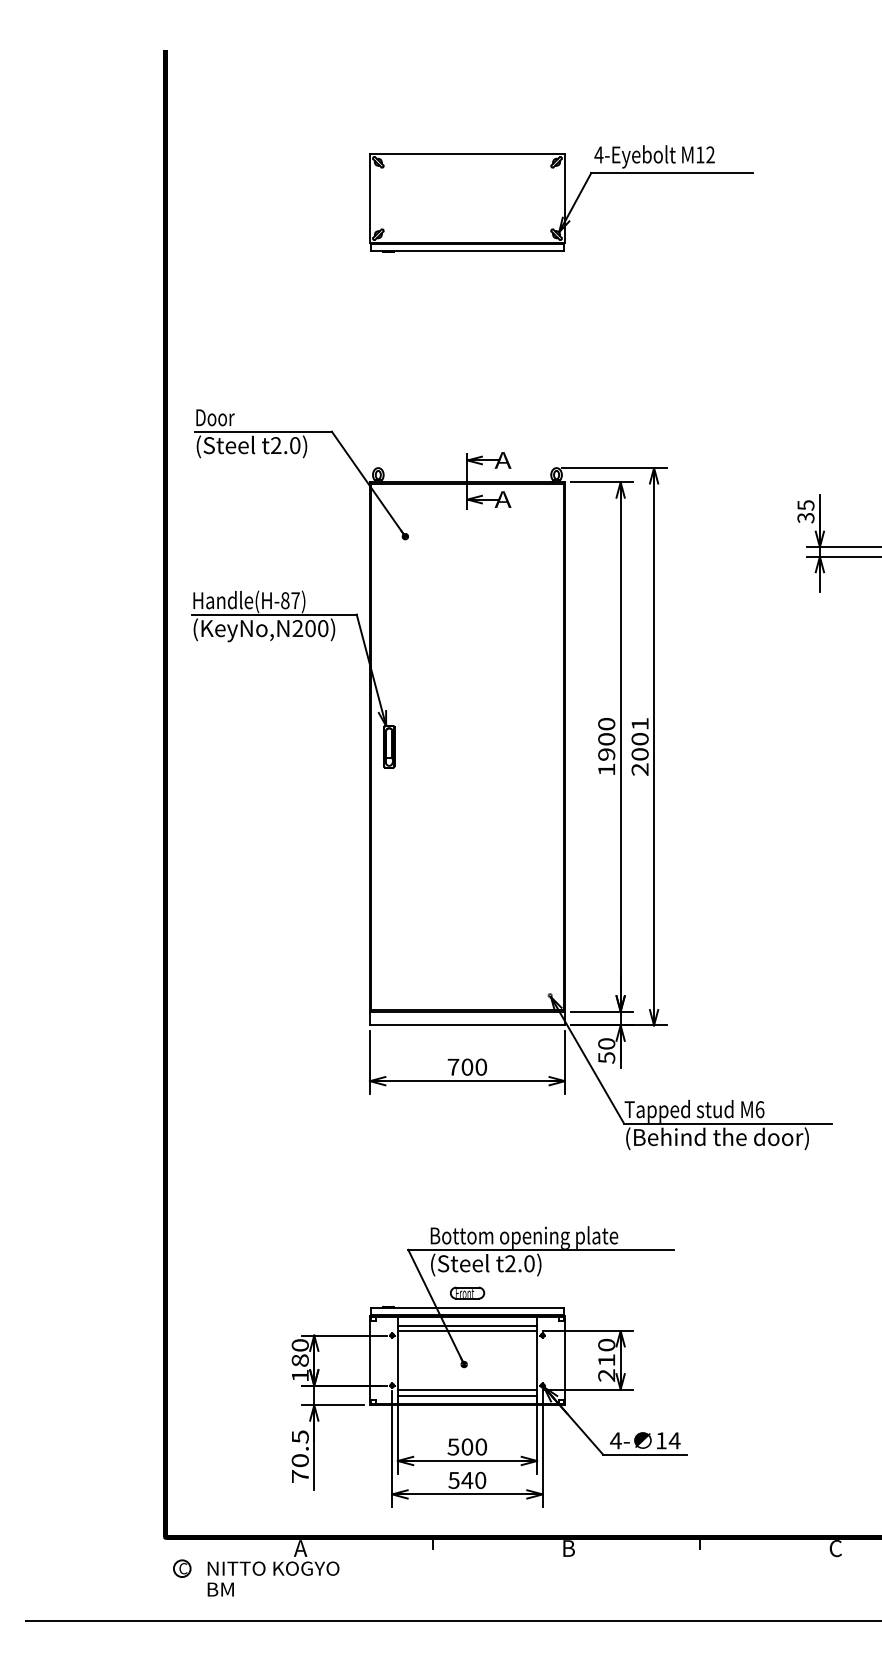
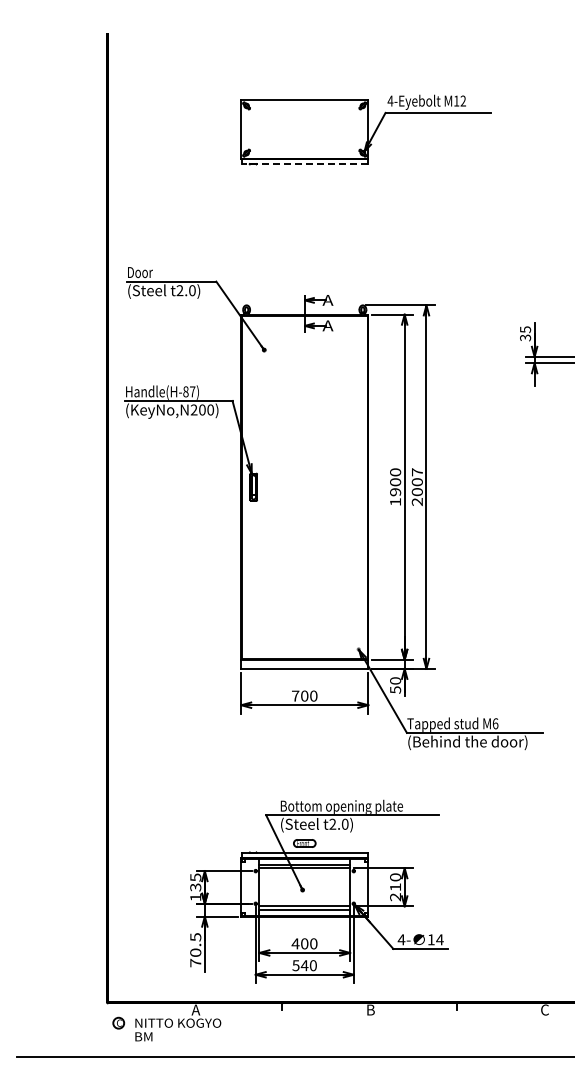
line: (467, 250) -> (304, 163), solid -> dashed
text: (640, 724) -> (417, 472), 2001 -> 2007
text: (299, 1352) -> (195, 882), 180 -> 135
text: (453, 1446) -> (295, 943), 500 -> 400

